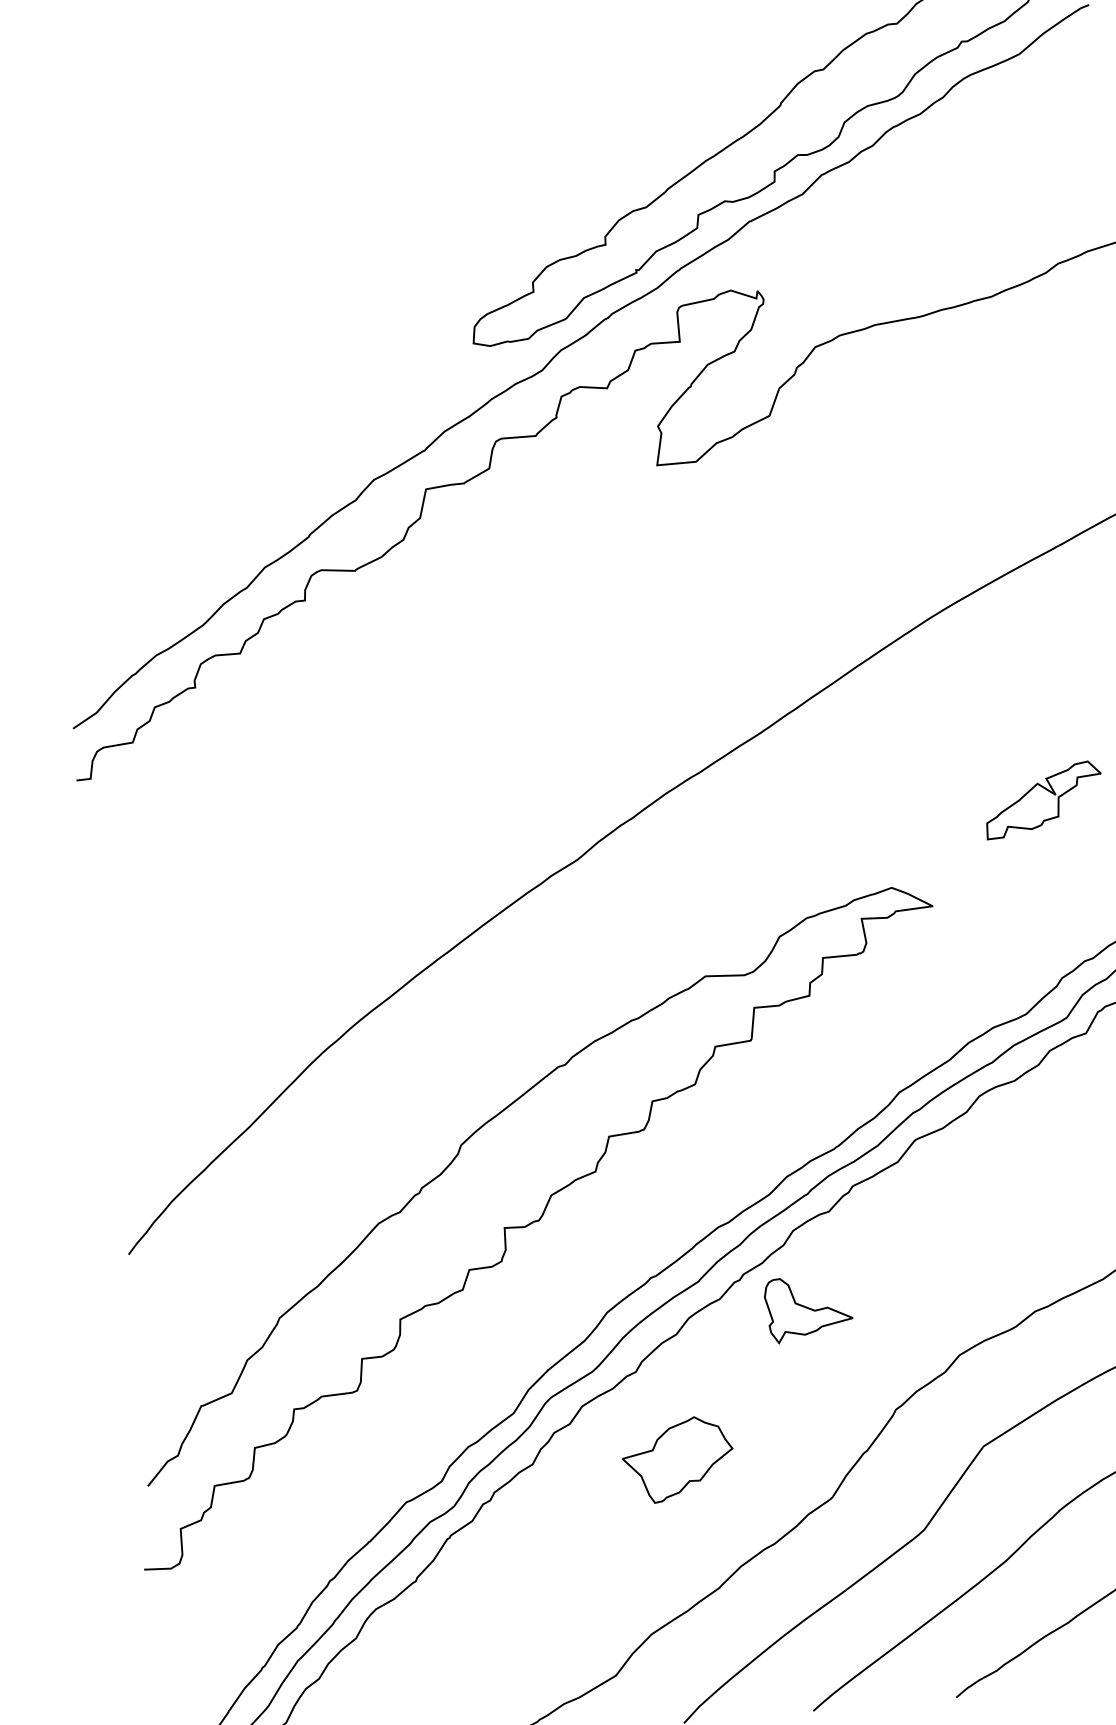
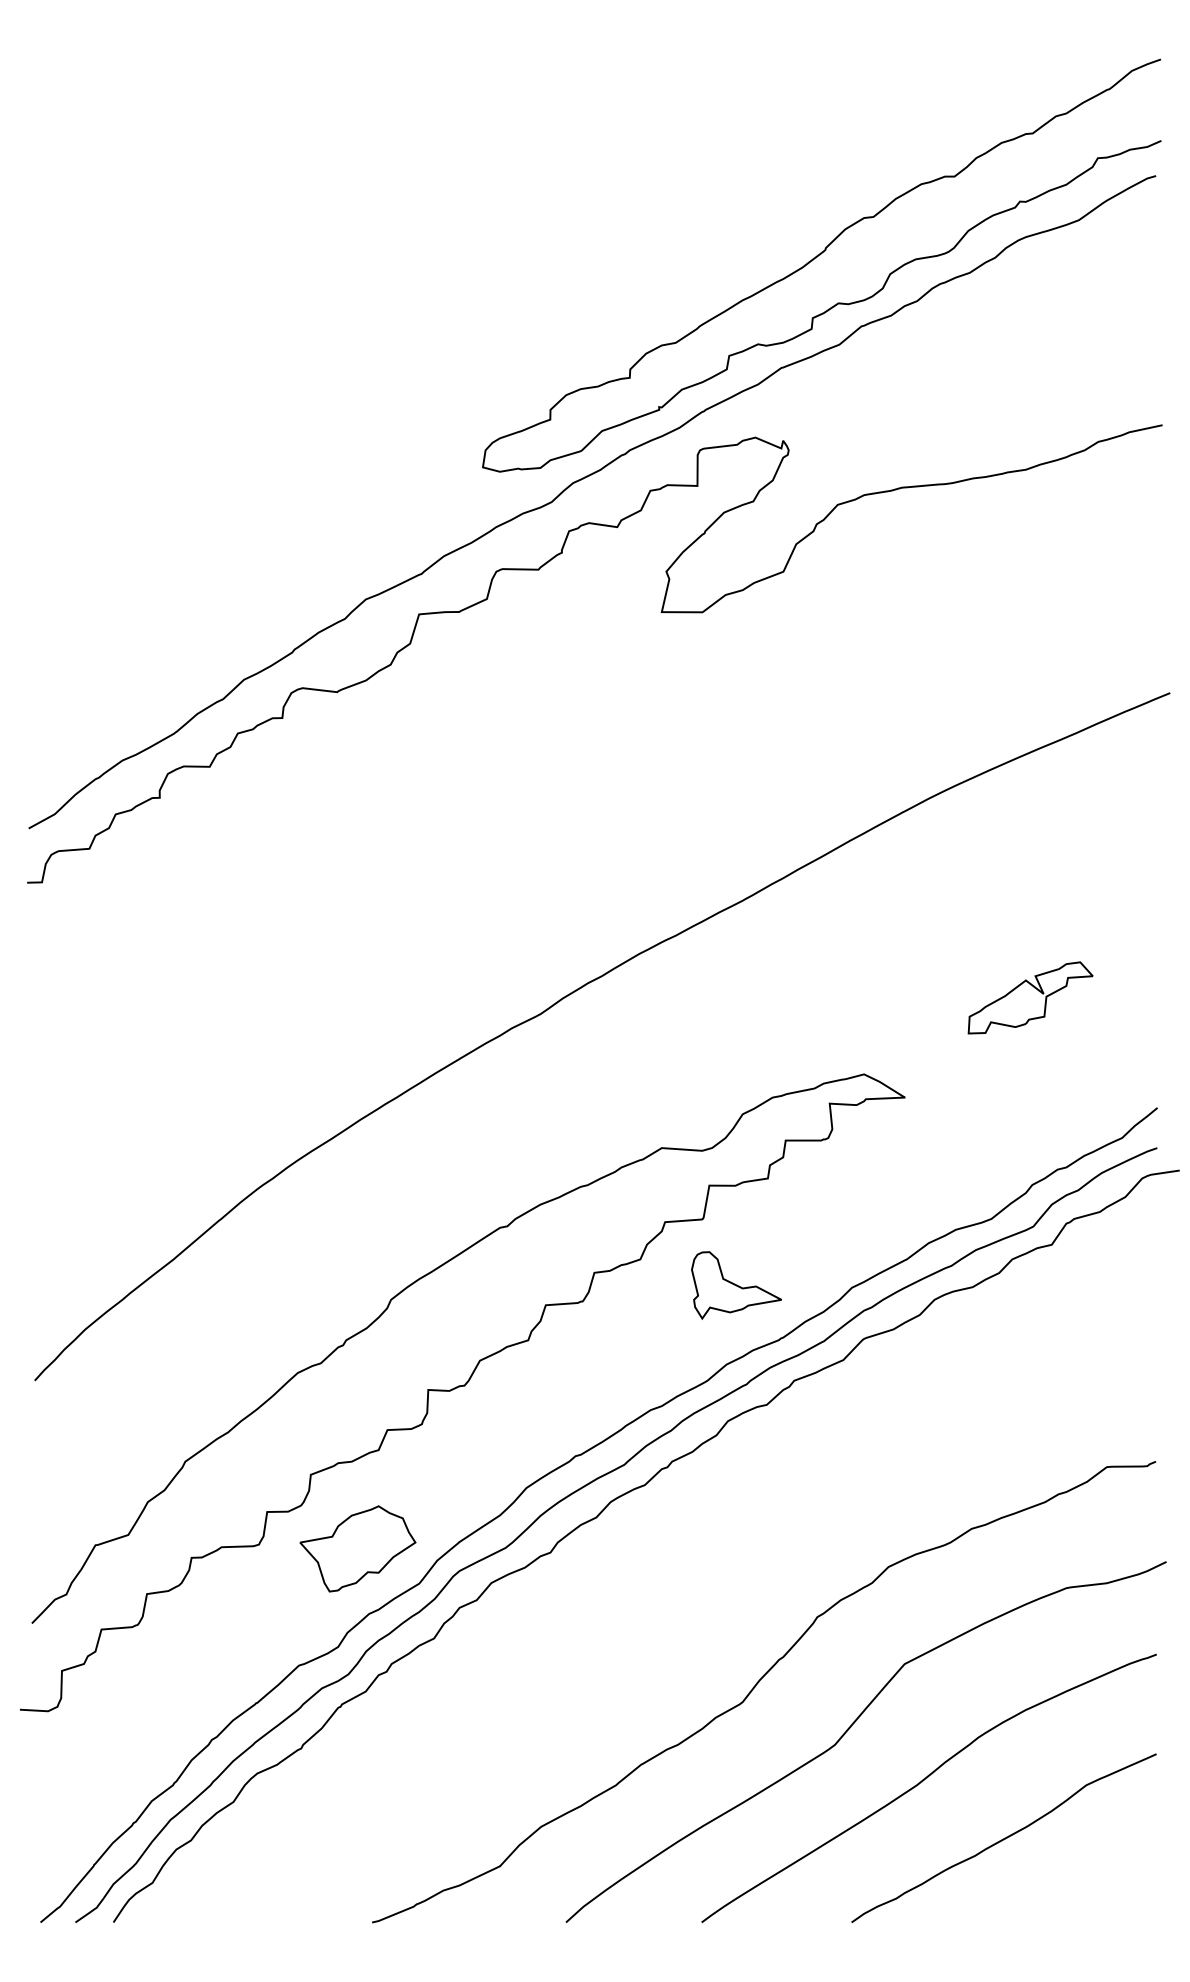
part: (808, 1308) -> (736, 1285), moved
part: (677, 1459) -> (357, 1548), moved

